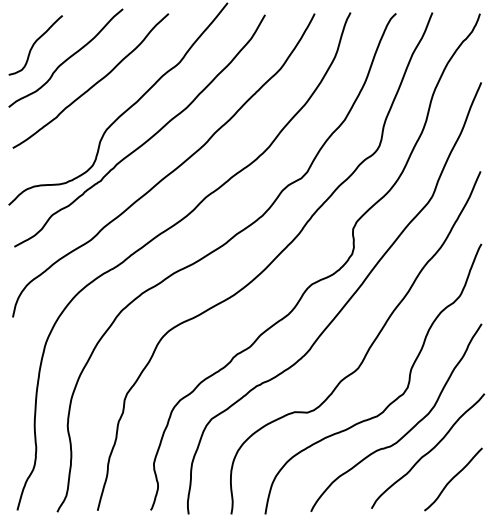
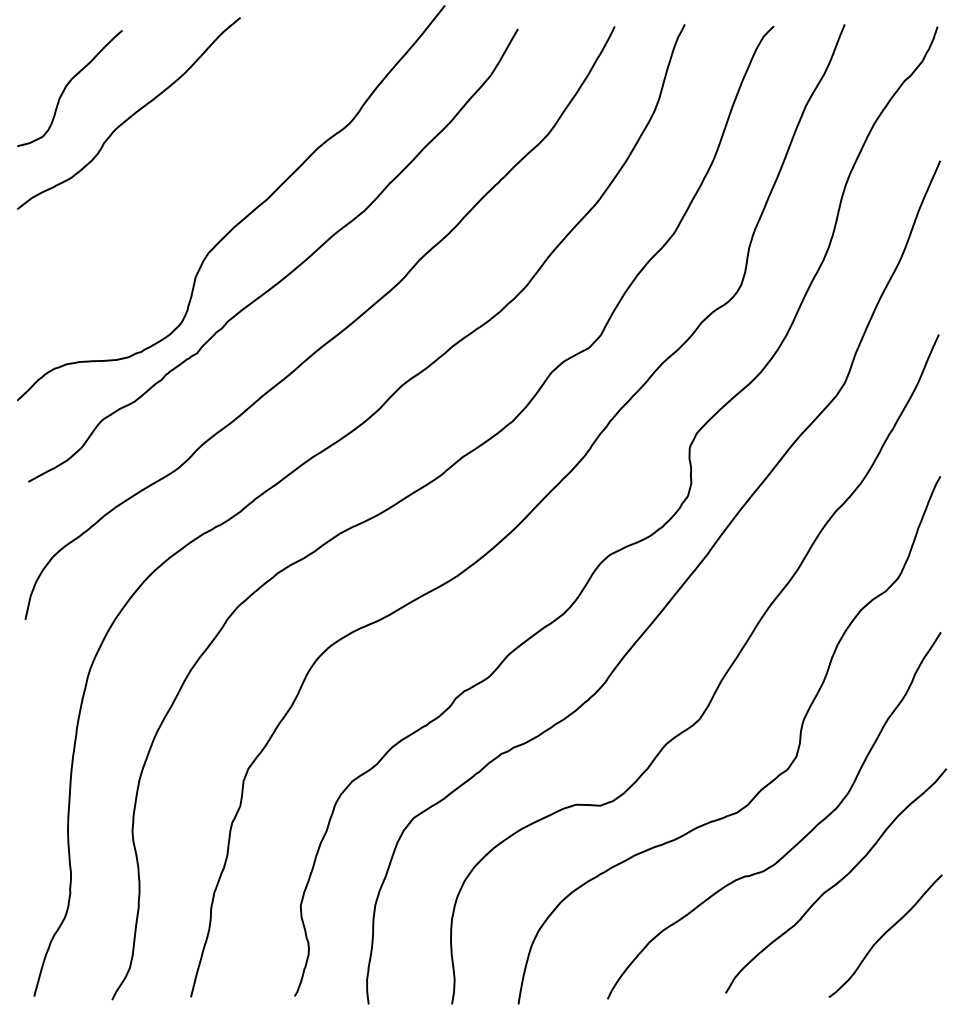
curve: (94, 83) -> (184, 162), removed

